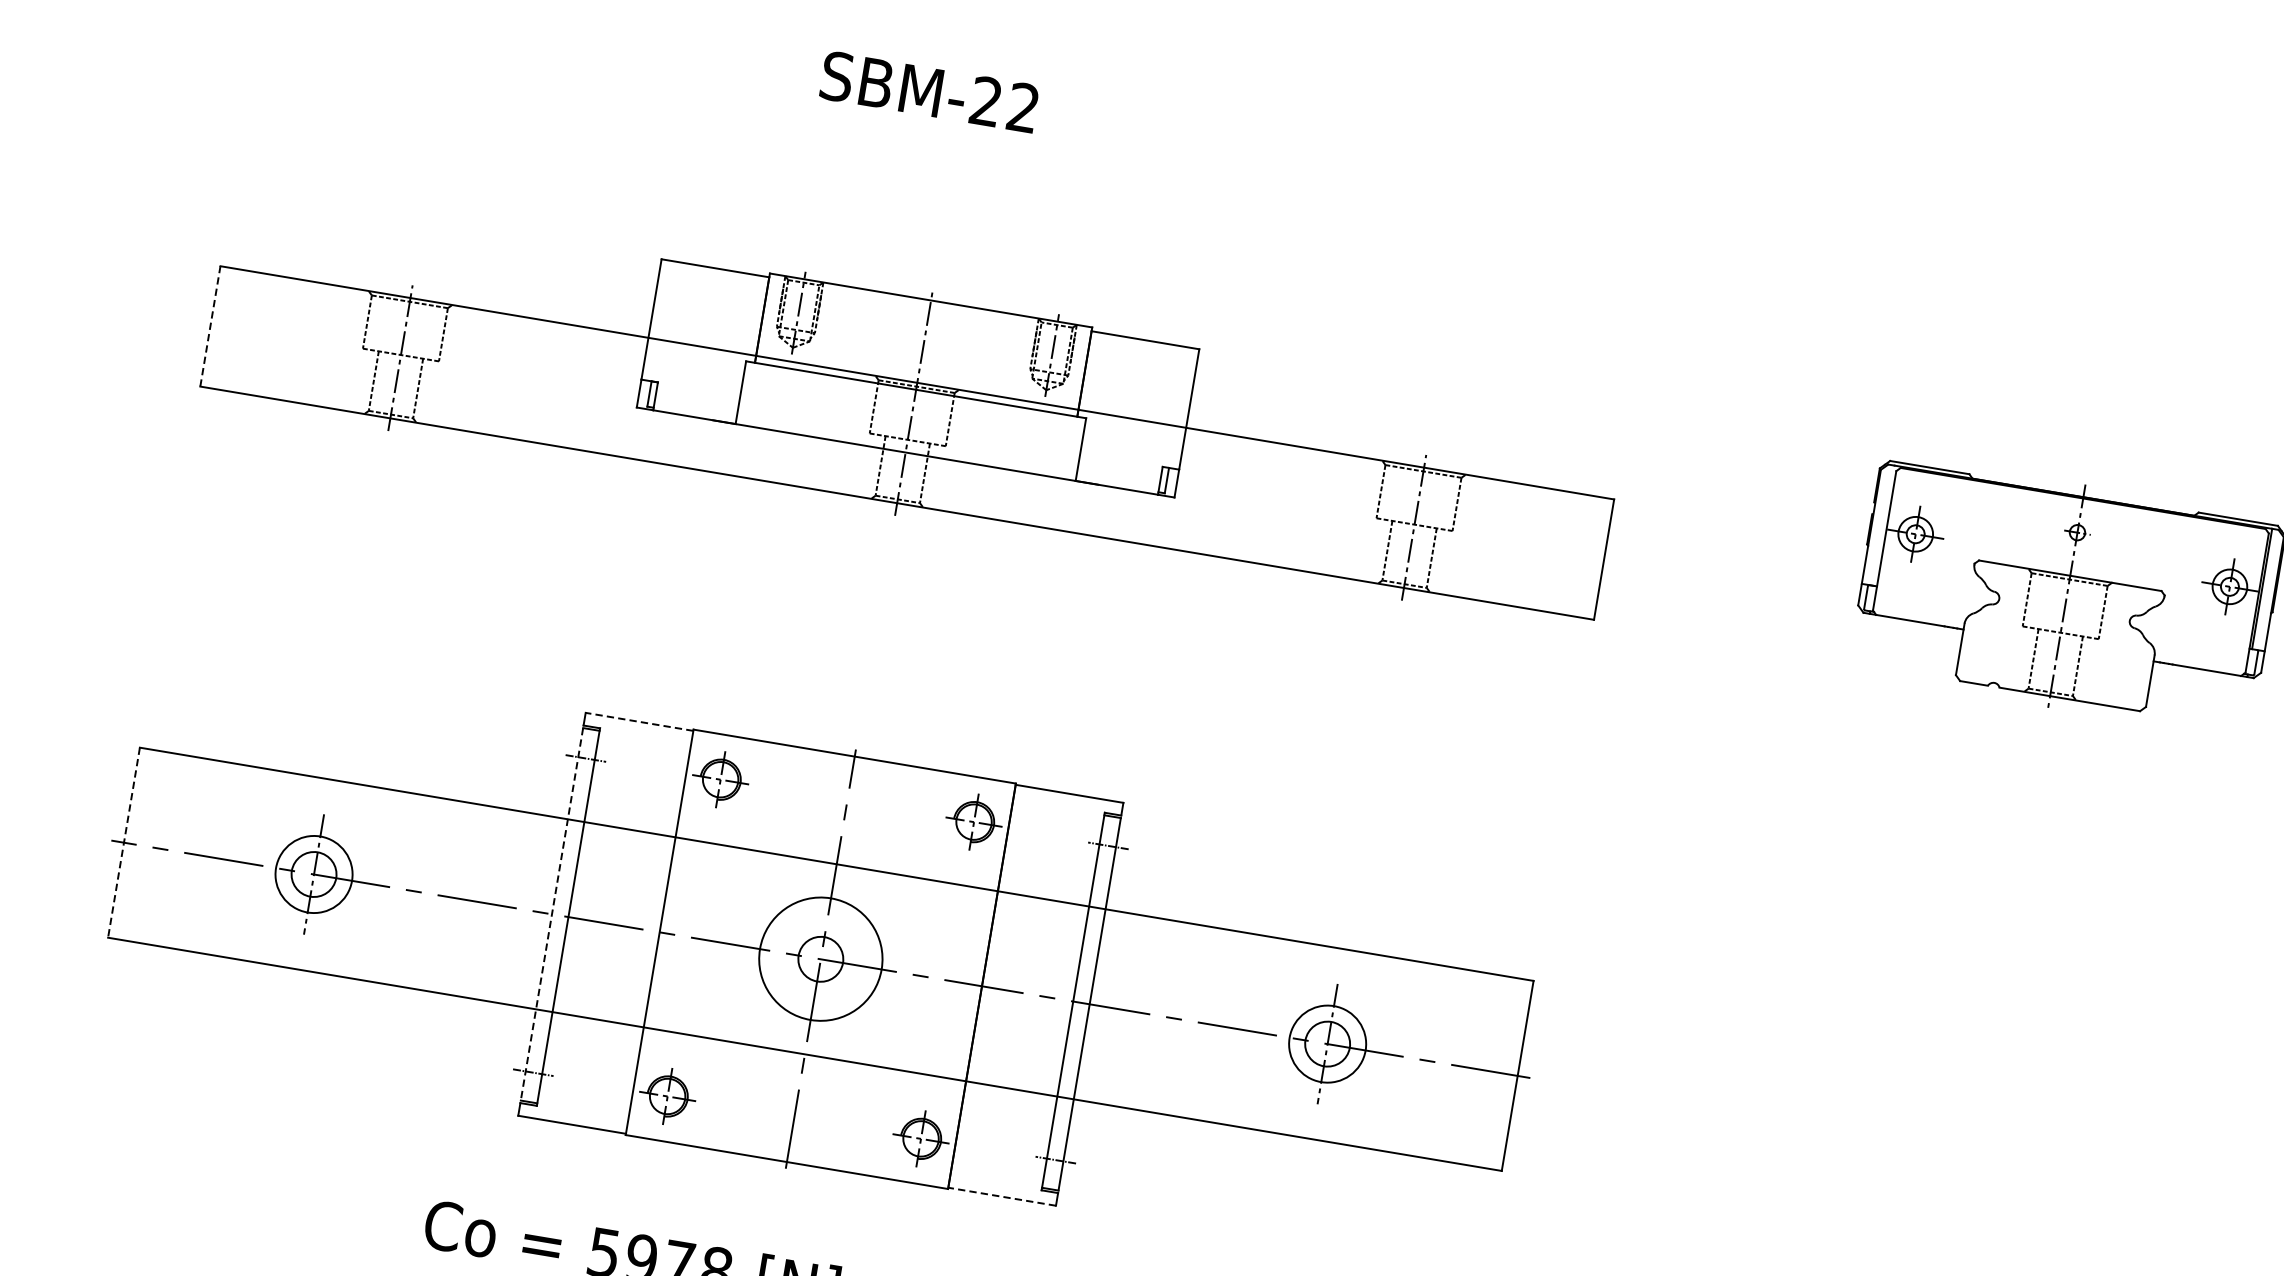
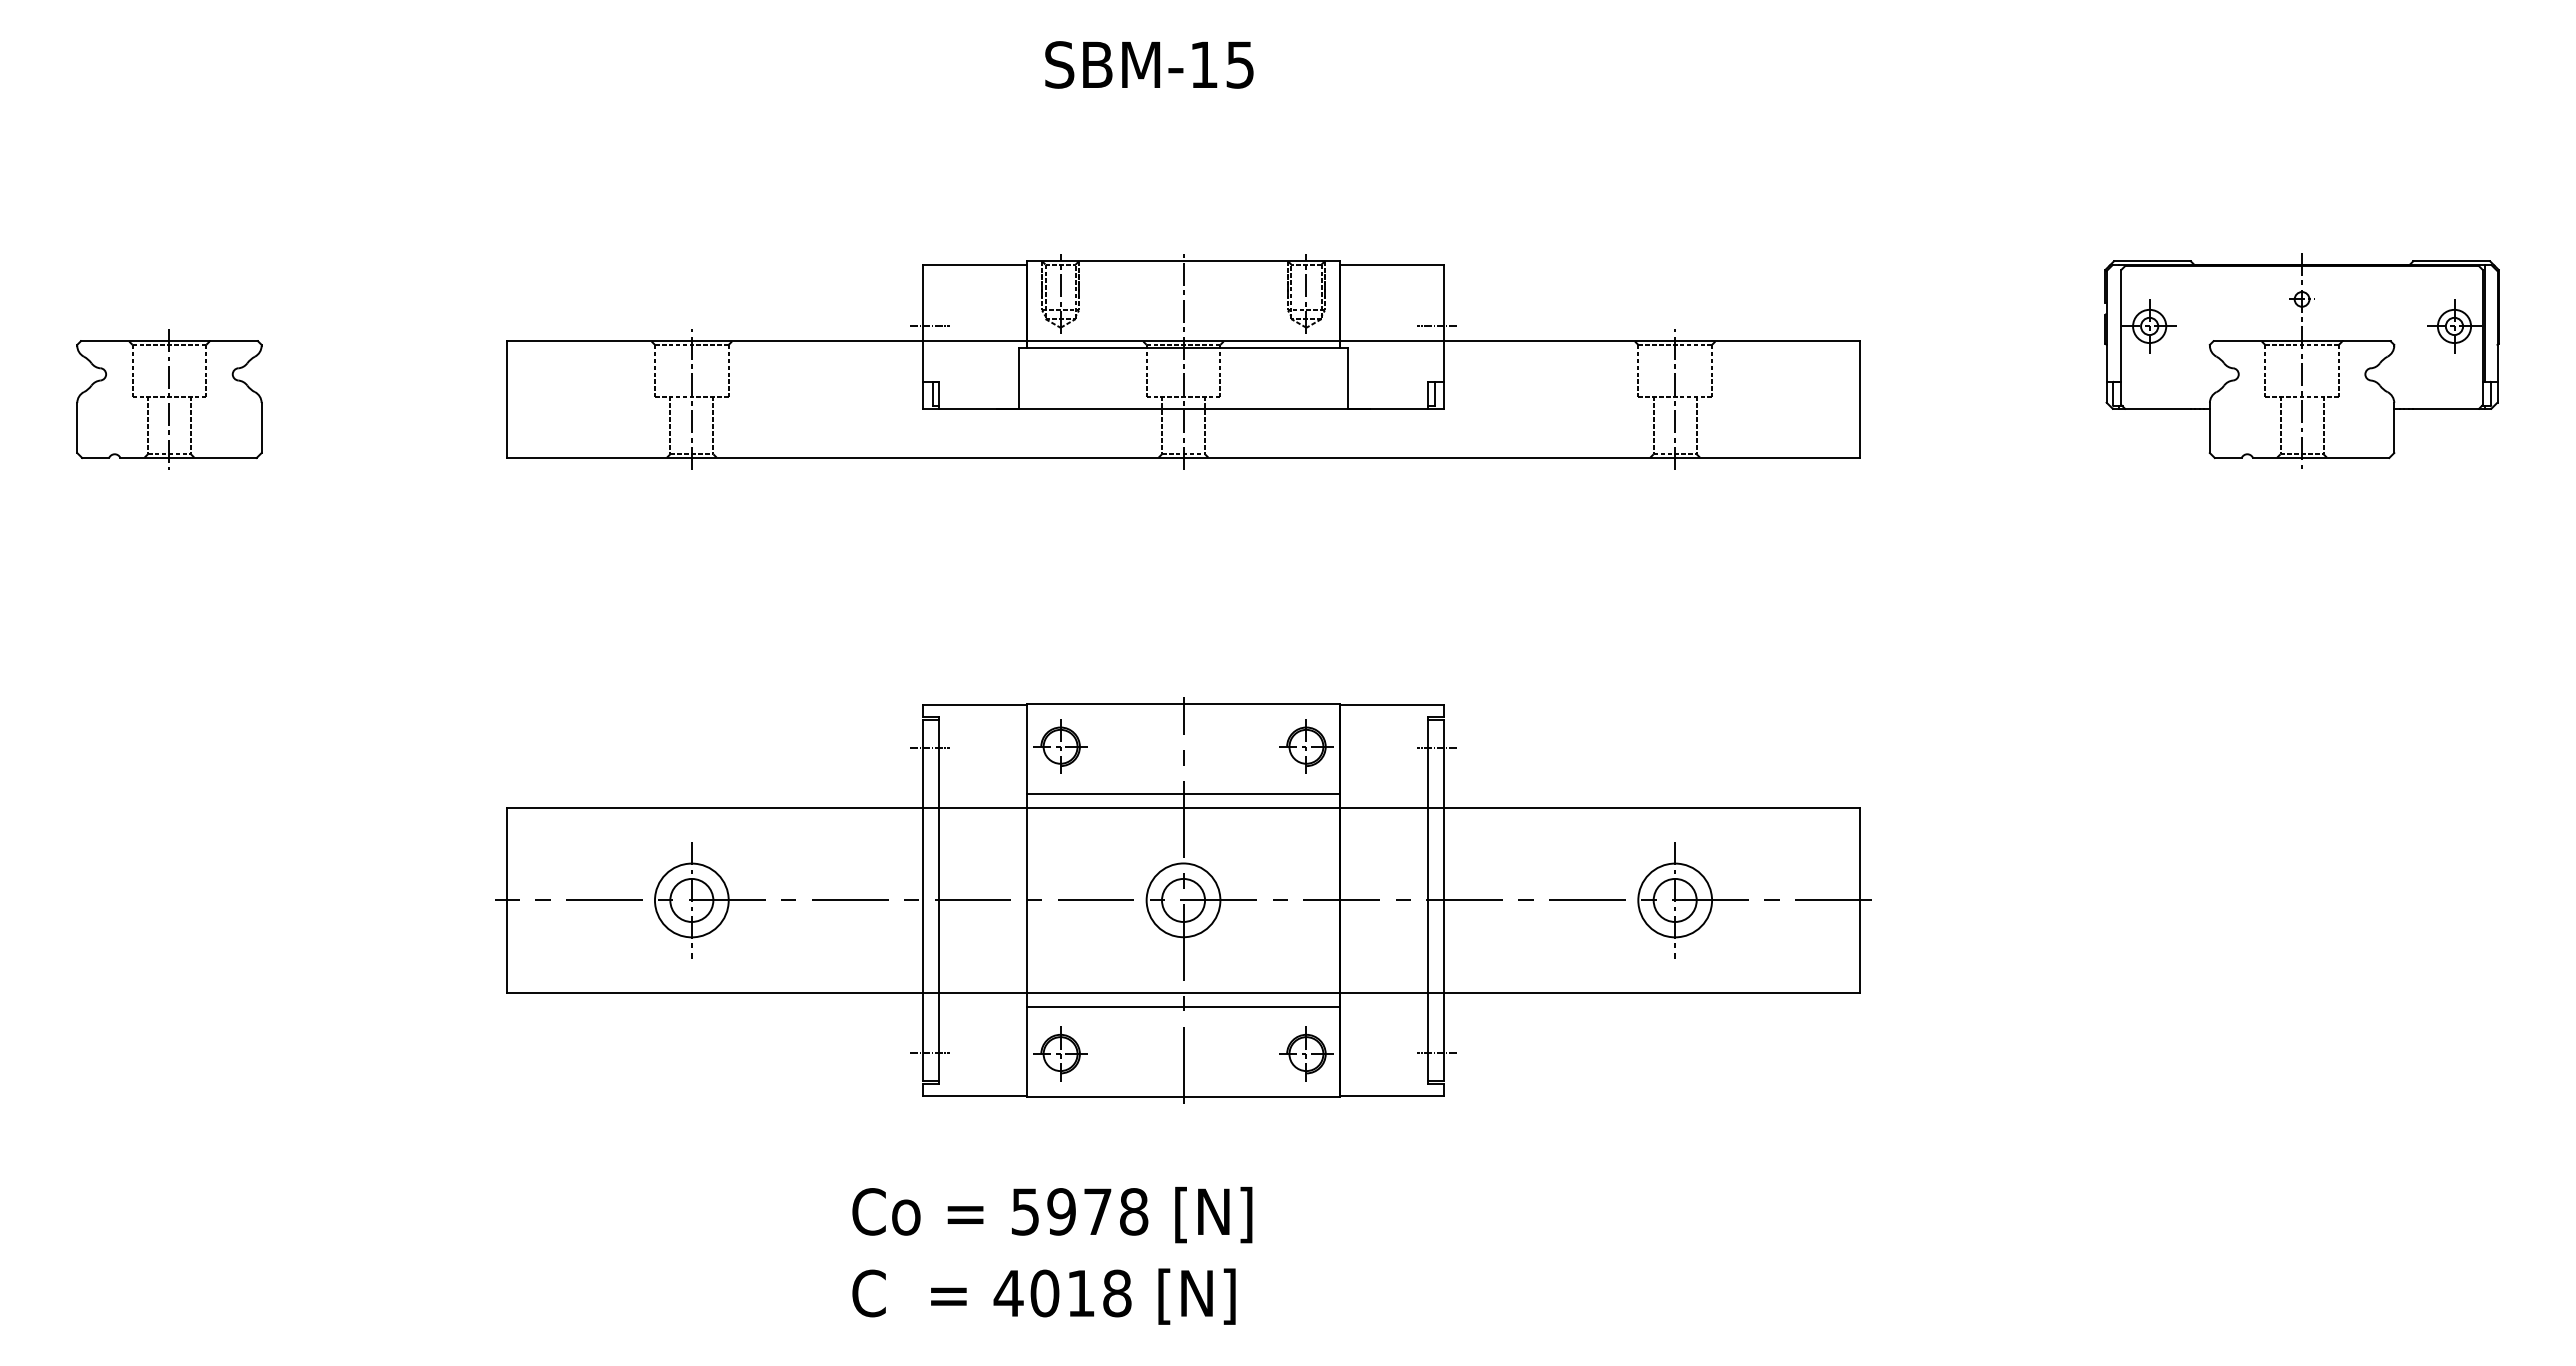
text: (1004, 104) -> (1221, 64), SBM-22 -> SBM-15
line: (658, 323) -> (929, 326), added
line: (210, 326) -> (507, 399), dashed -> solid
line: (1180, 411) -> (1436, 326), added
line: (639, 722) -> (974, 705), dashed -> solid
line: (124, 842) -> (507, 900), dashed -> solid
line: (839, 849) -> (1183, 793), added
line: (551, 914) -> (922, 900), dashed -> solid
circle: (820, 959) -> (1183, 900), size x0.62
line: (802, 1069) -> (1183, 1007), added
line: (1001, 1196) -> (1391, 1095), dashed -> solid

